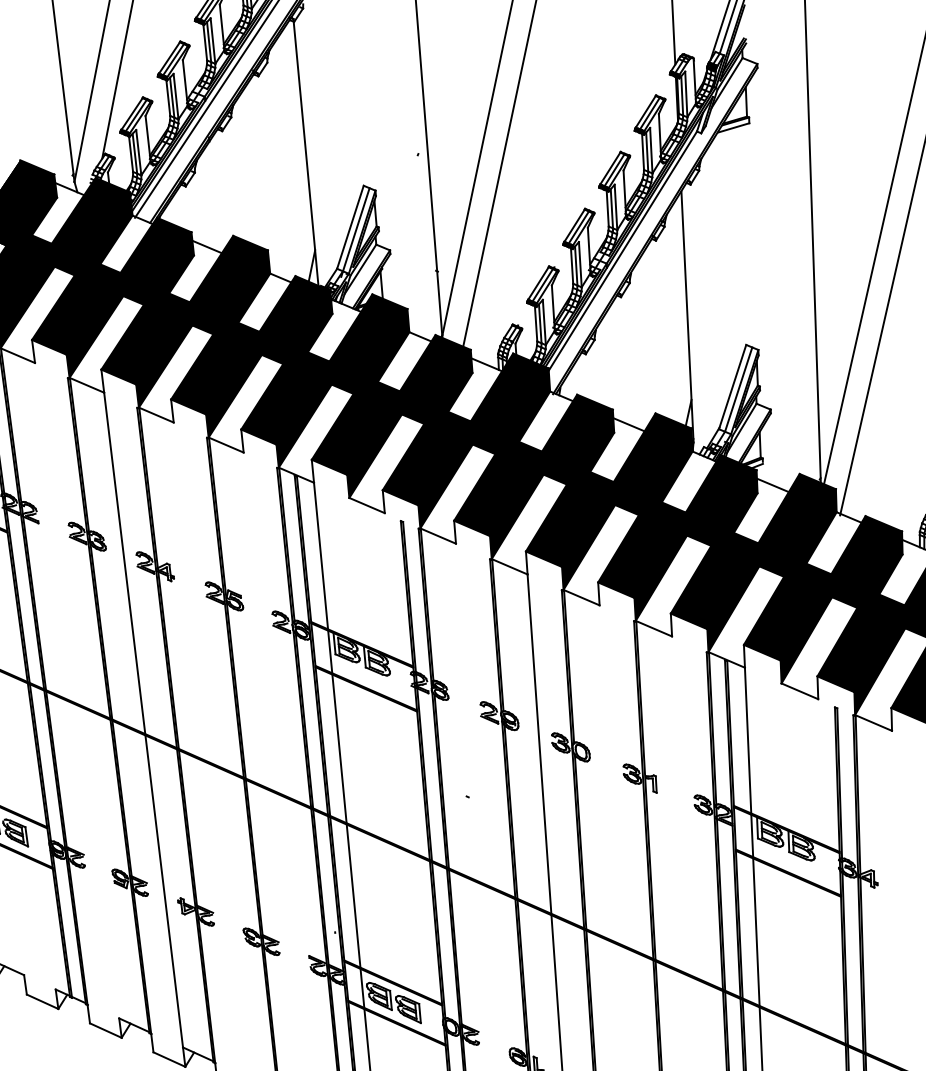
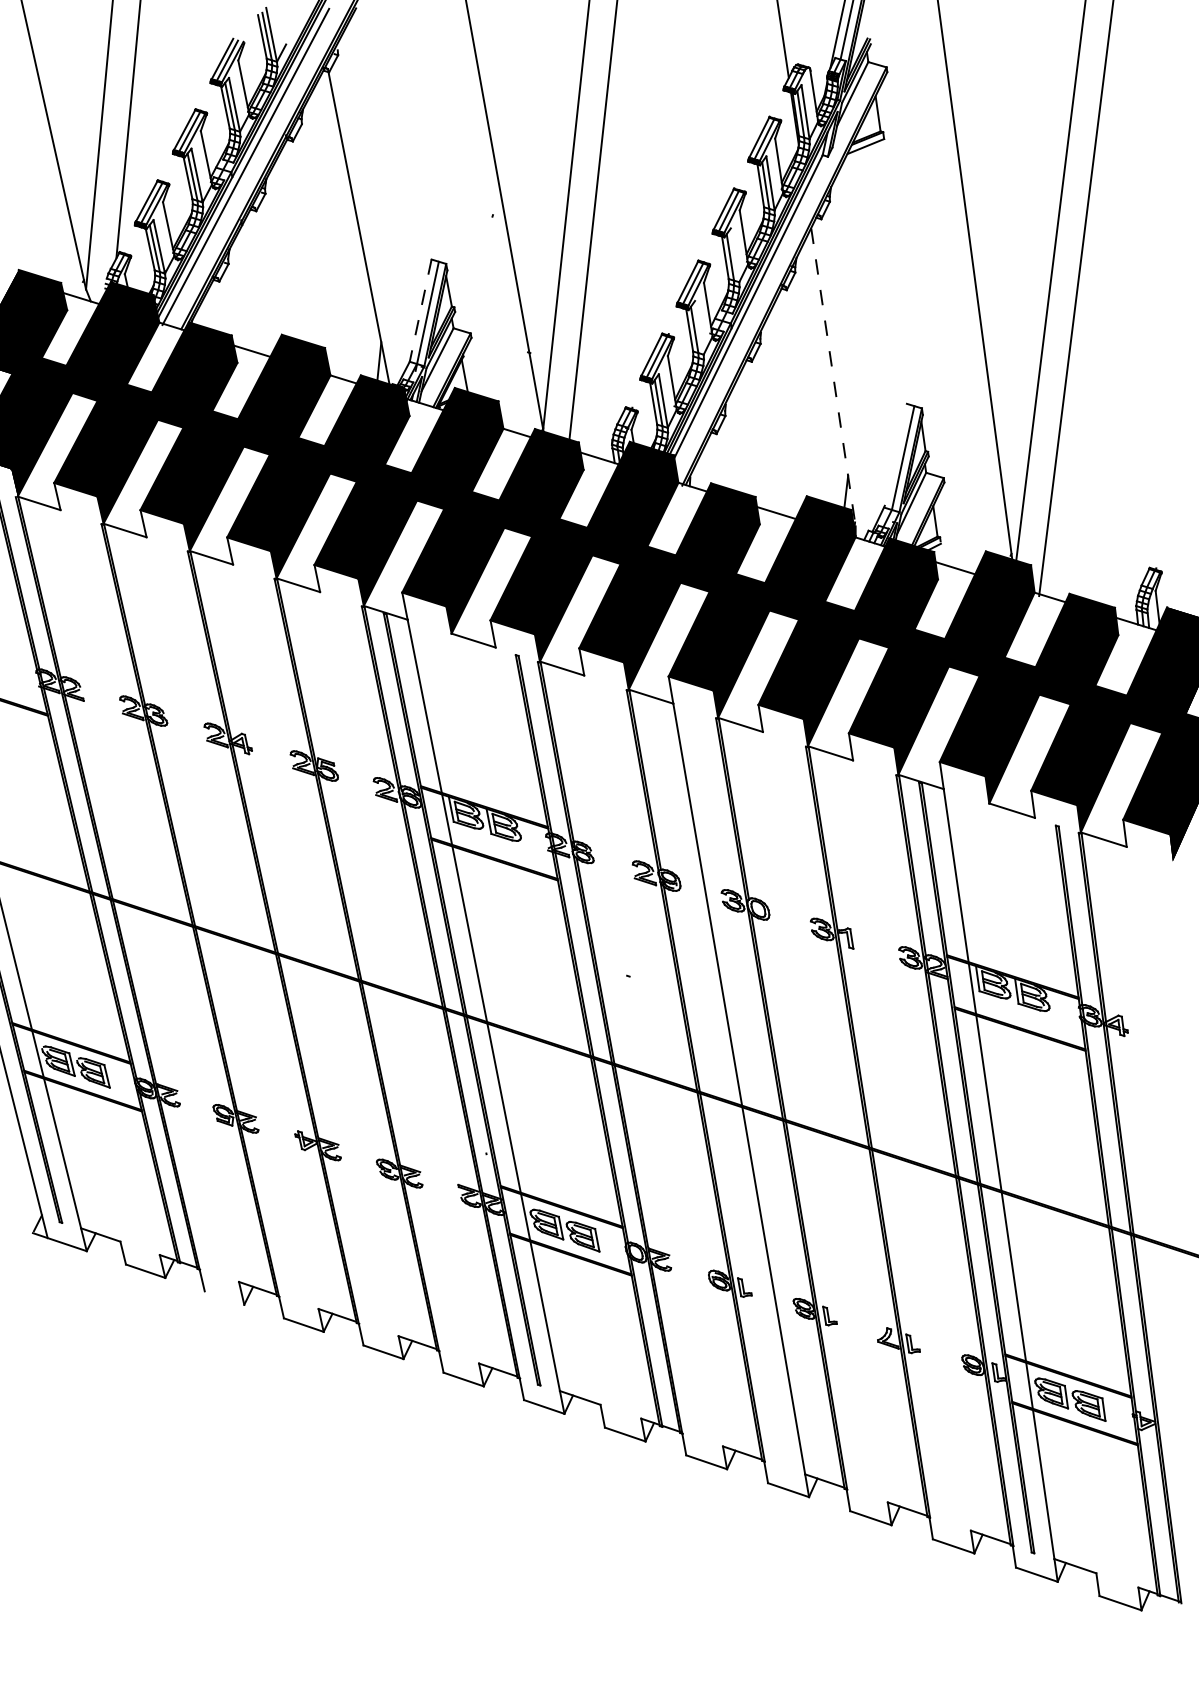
line: (615, 207) -> (734, 255), removed
line: (350, 227) -> (420, 311), solid -> dashed
line: (580, 264) -> (699, 327), removed
line: (687, 316) -> (833, 377), solid -> dashed
line: (732, 386) -> (895, 455), removed
line: (143, 720) -> (232, 923), removed
line: (105, 1030) -> (224, 1297), removed

